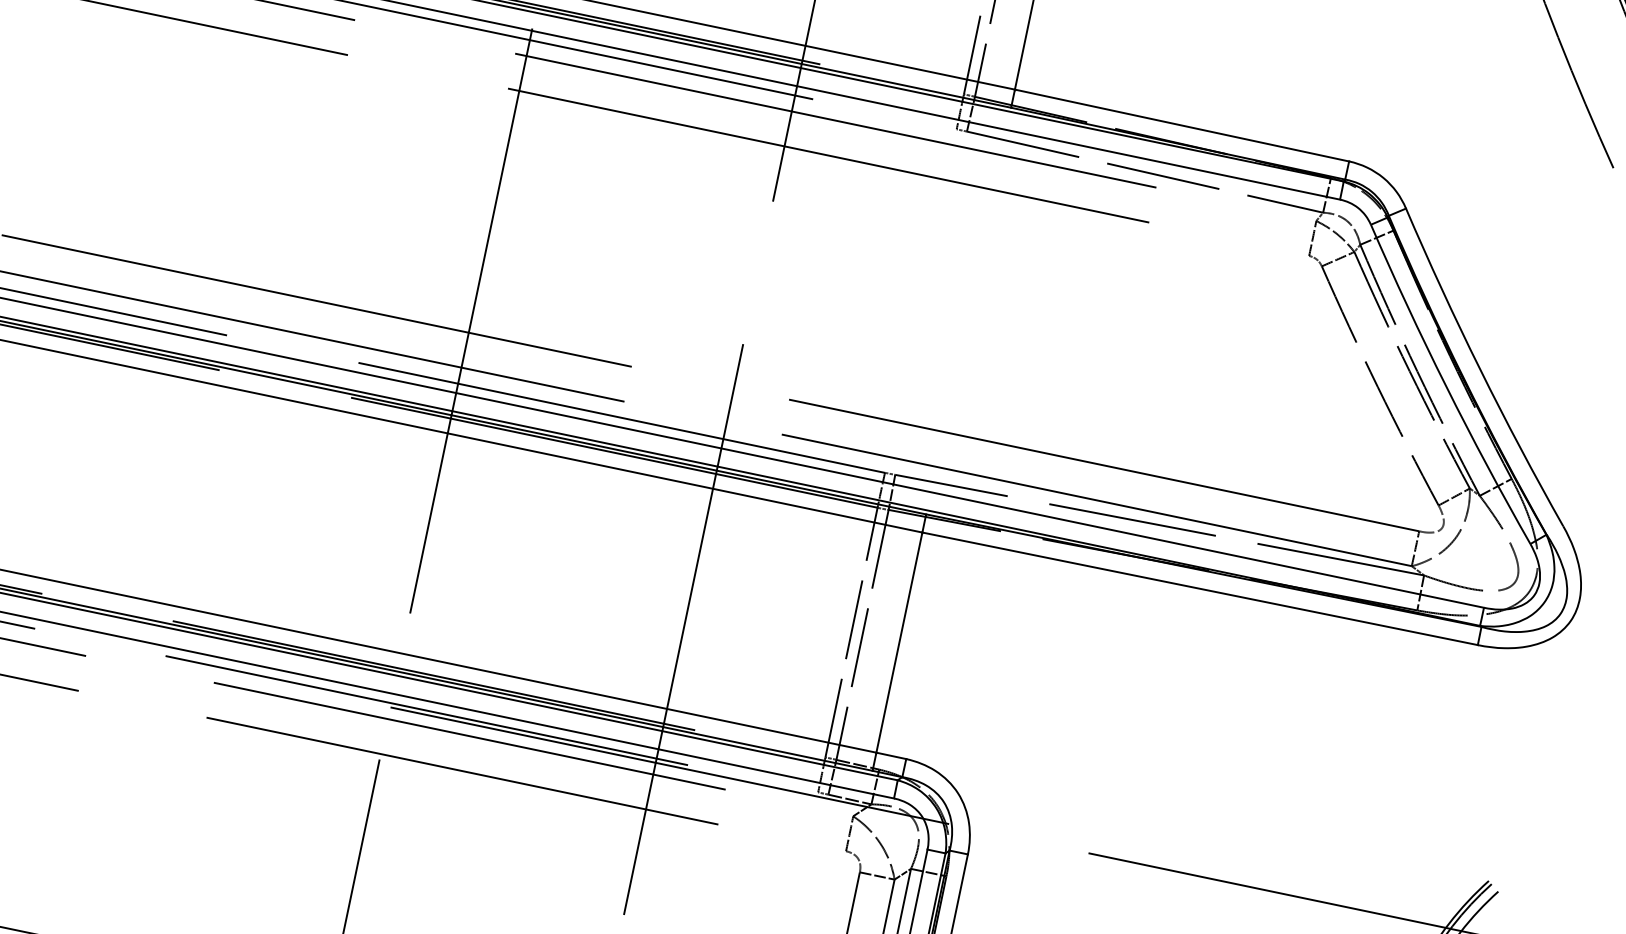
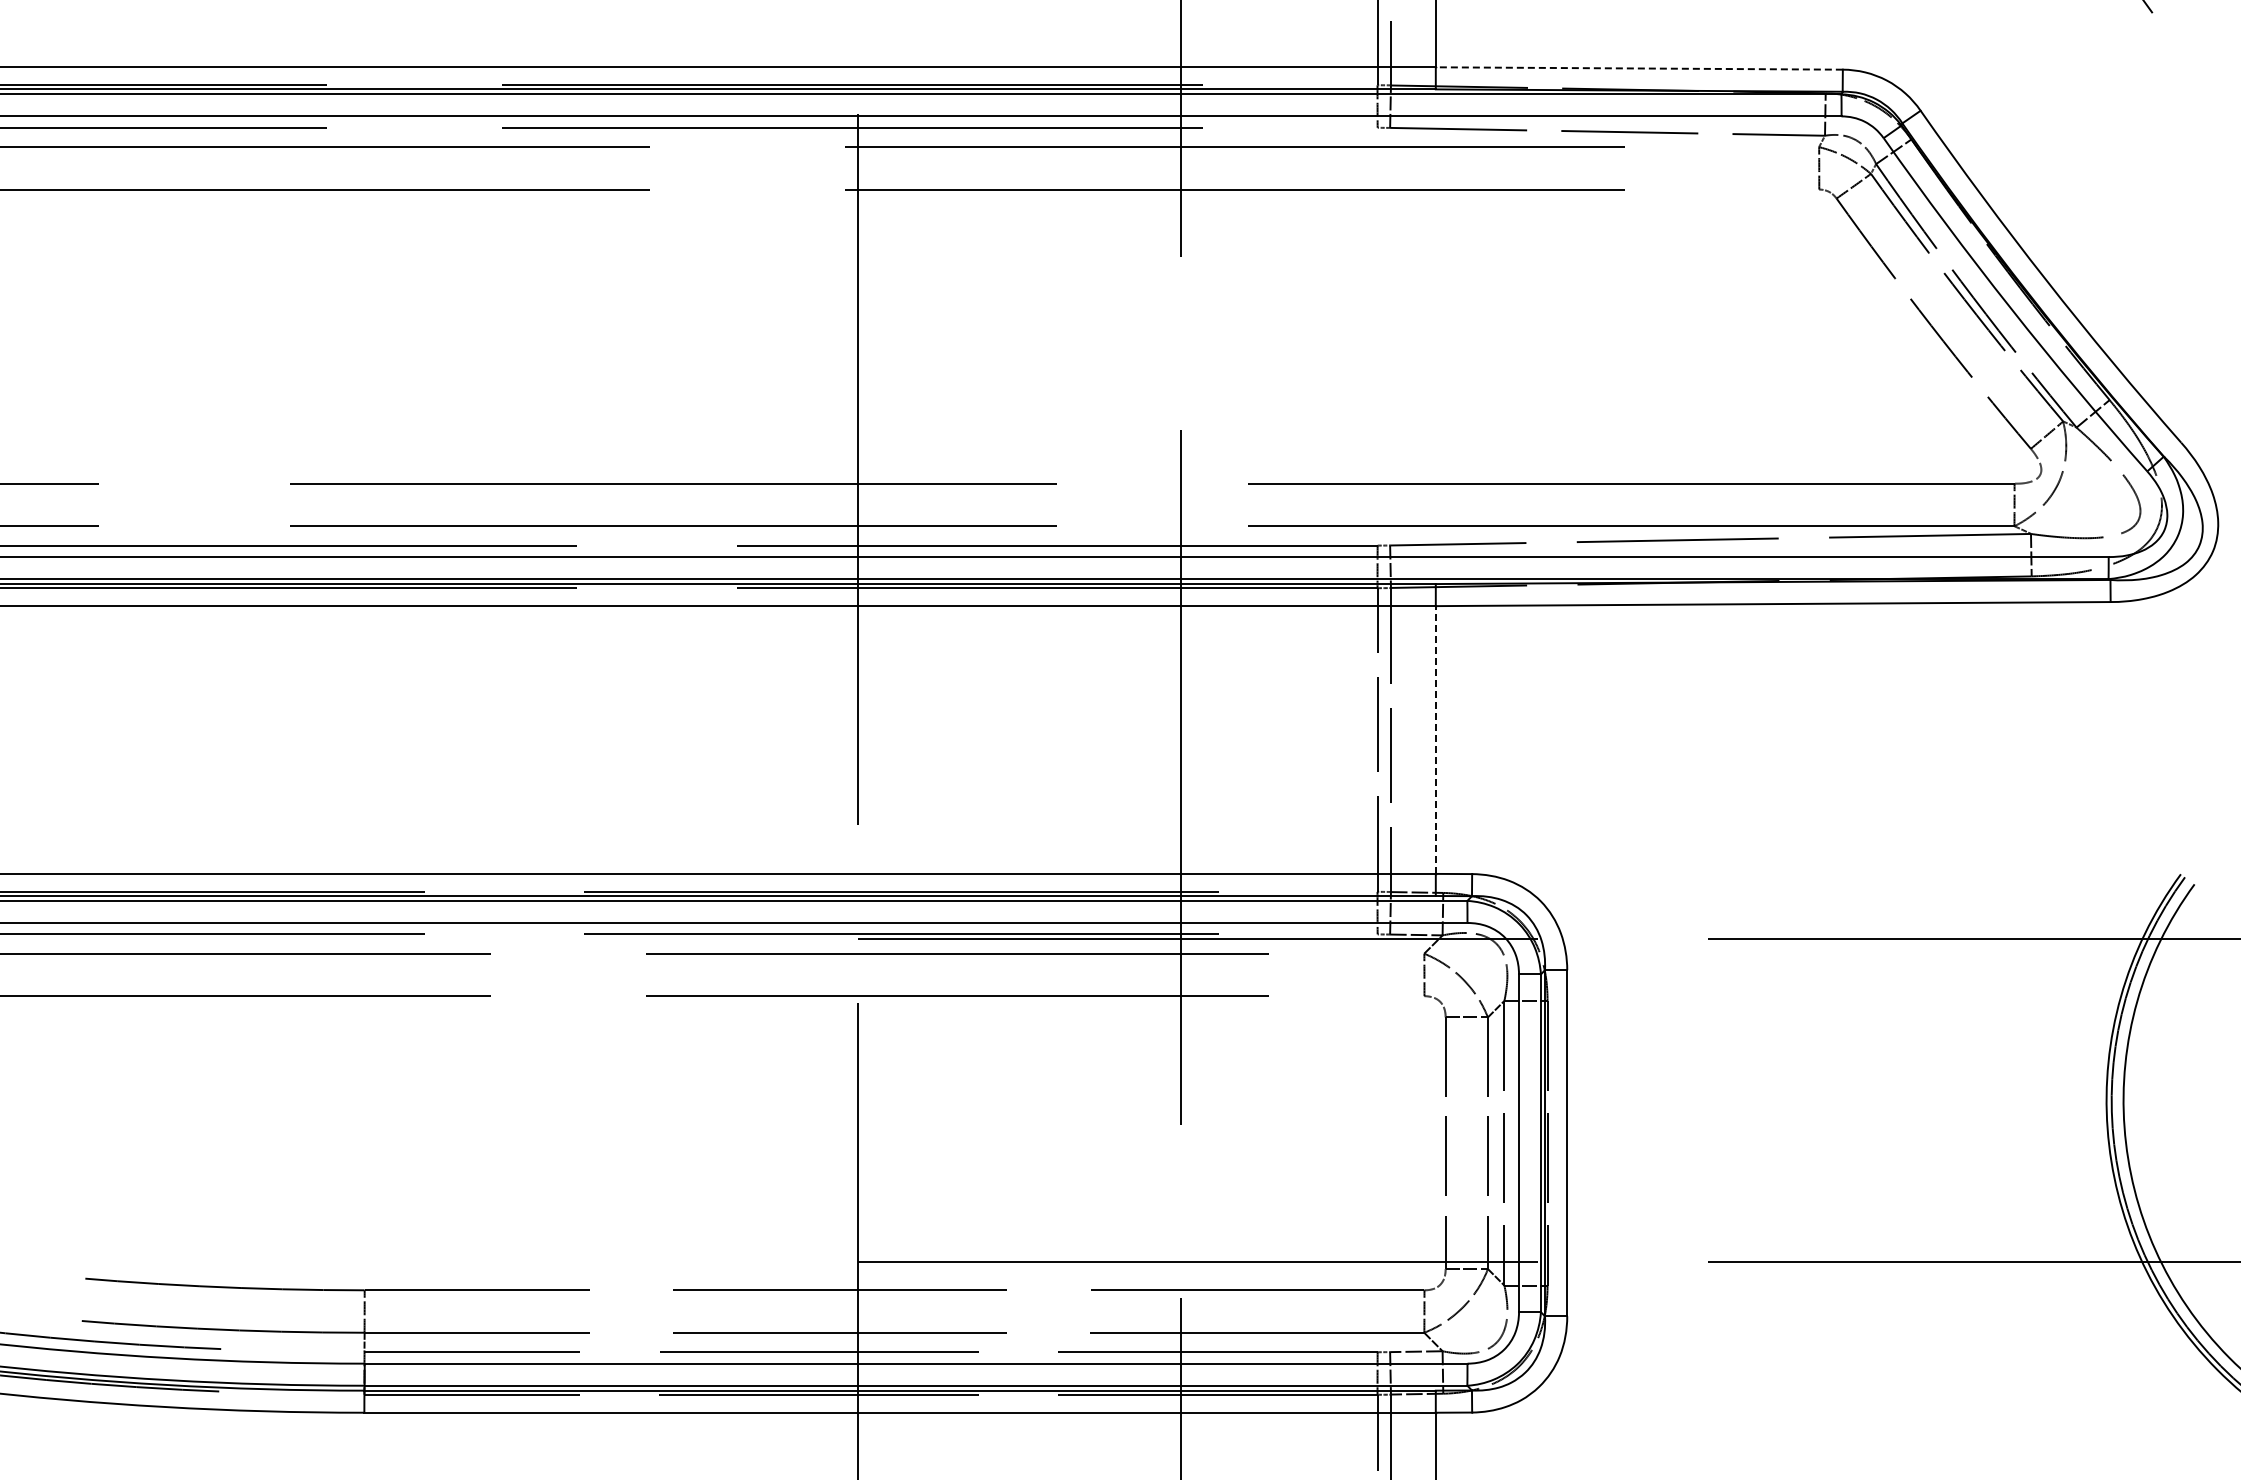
line: (1182, 125) -> (1639, 68), solid -> dashed
line: (899, 642) -> (1435, 740), solid -> dashed

